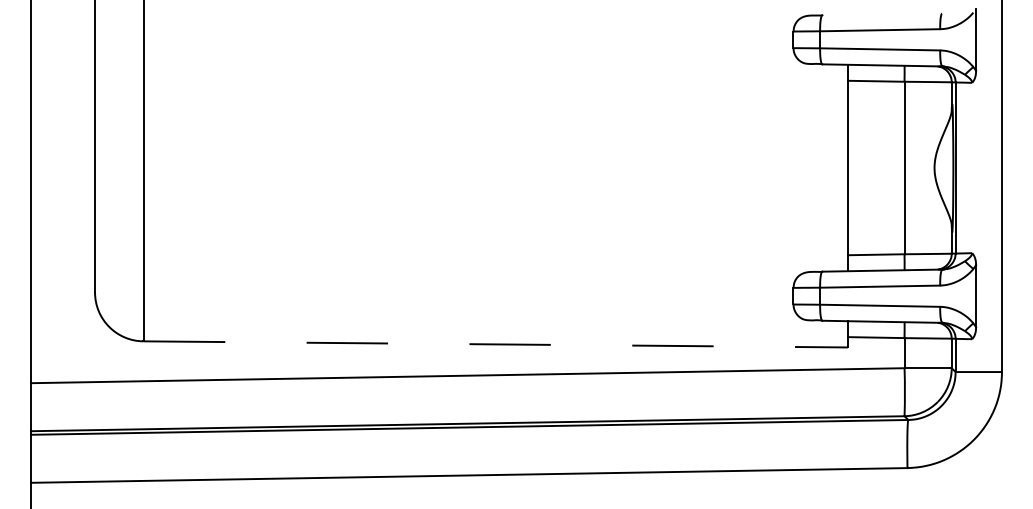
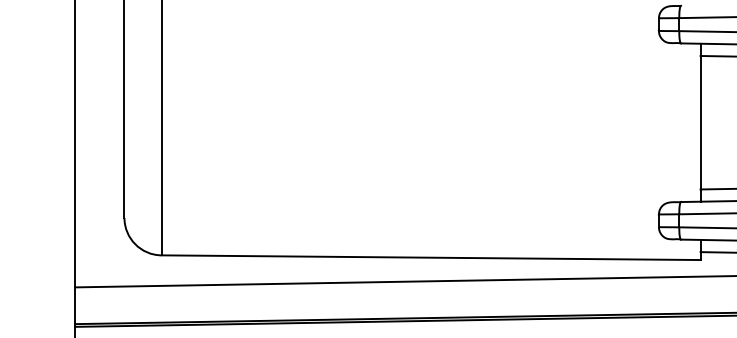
line: (496, 344) -> (431, 257), dashed -> solid

